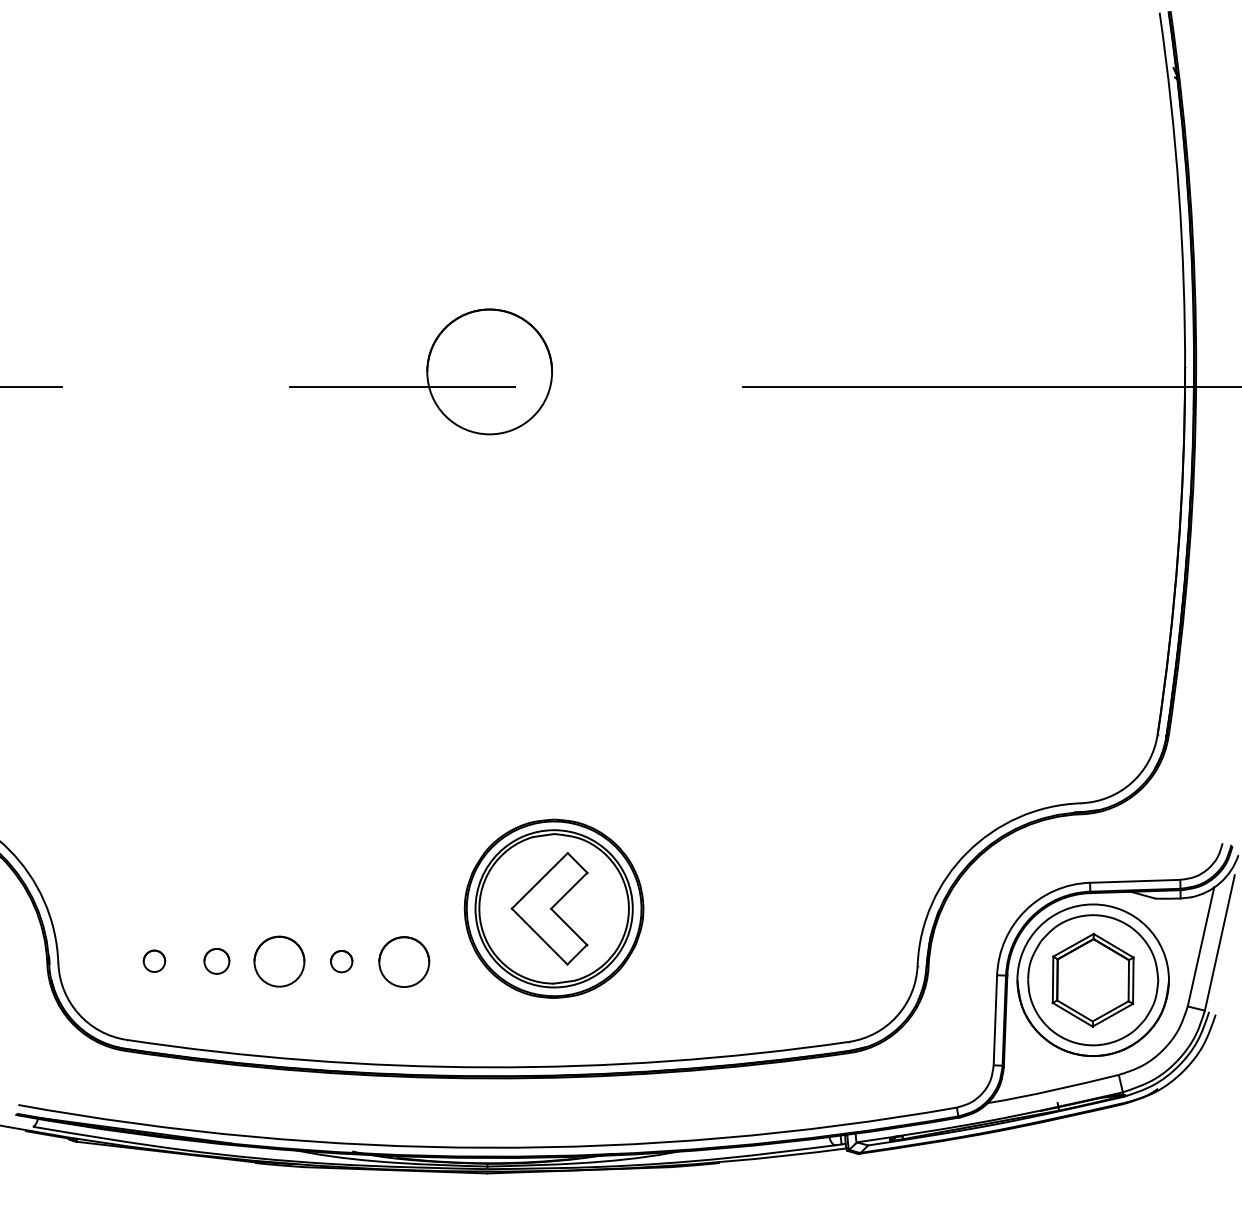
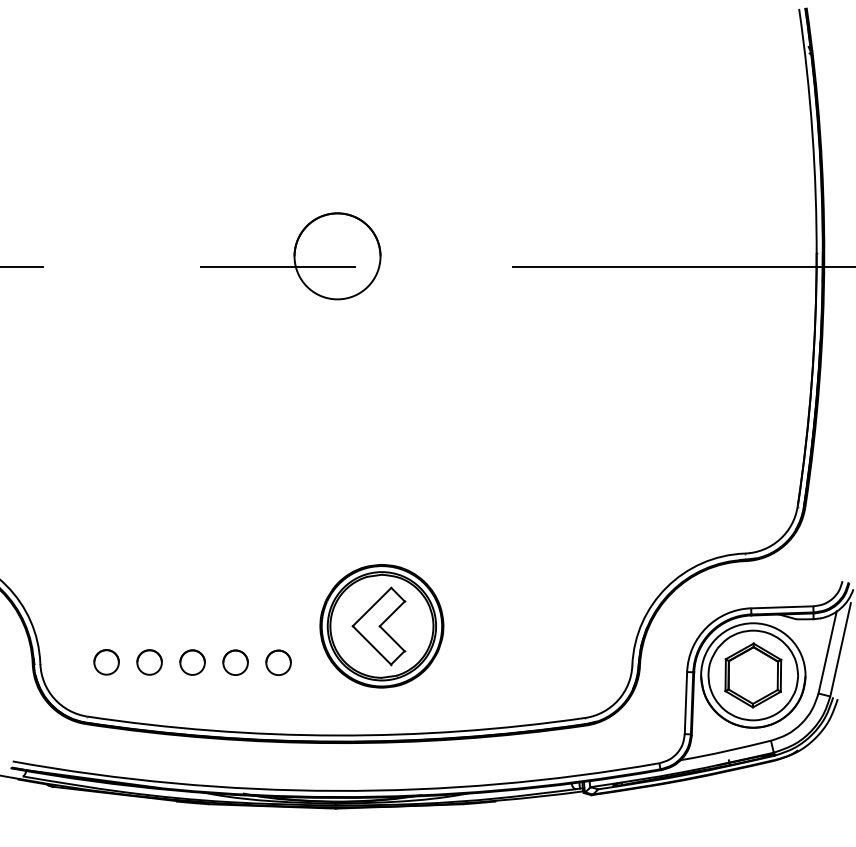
circle: (154, 961) -> (106, 662), size x1.67
circle: (216, 961) -> (149, 662), size x1.43
circle: (279, 961) -> (192, 662), size x0.71
circle: (341, 961) -> (235, 662), size x1.67
circle: (404, 961) -> (278, 662), size x0.71

